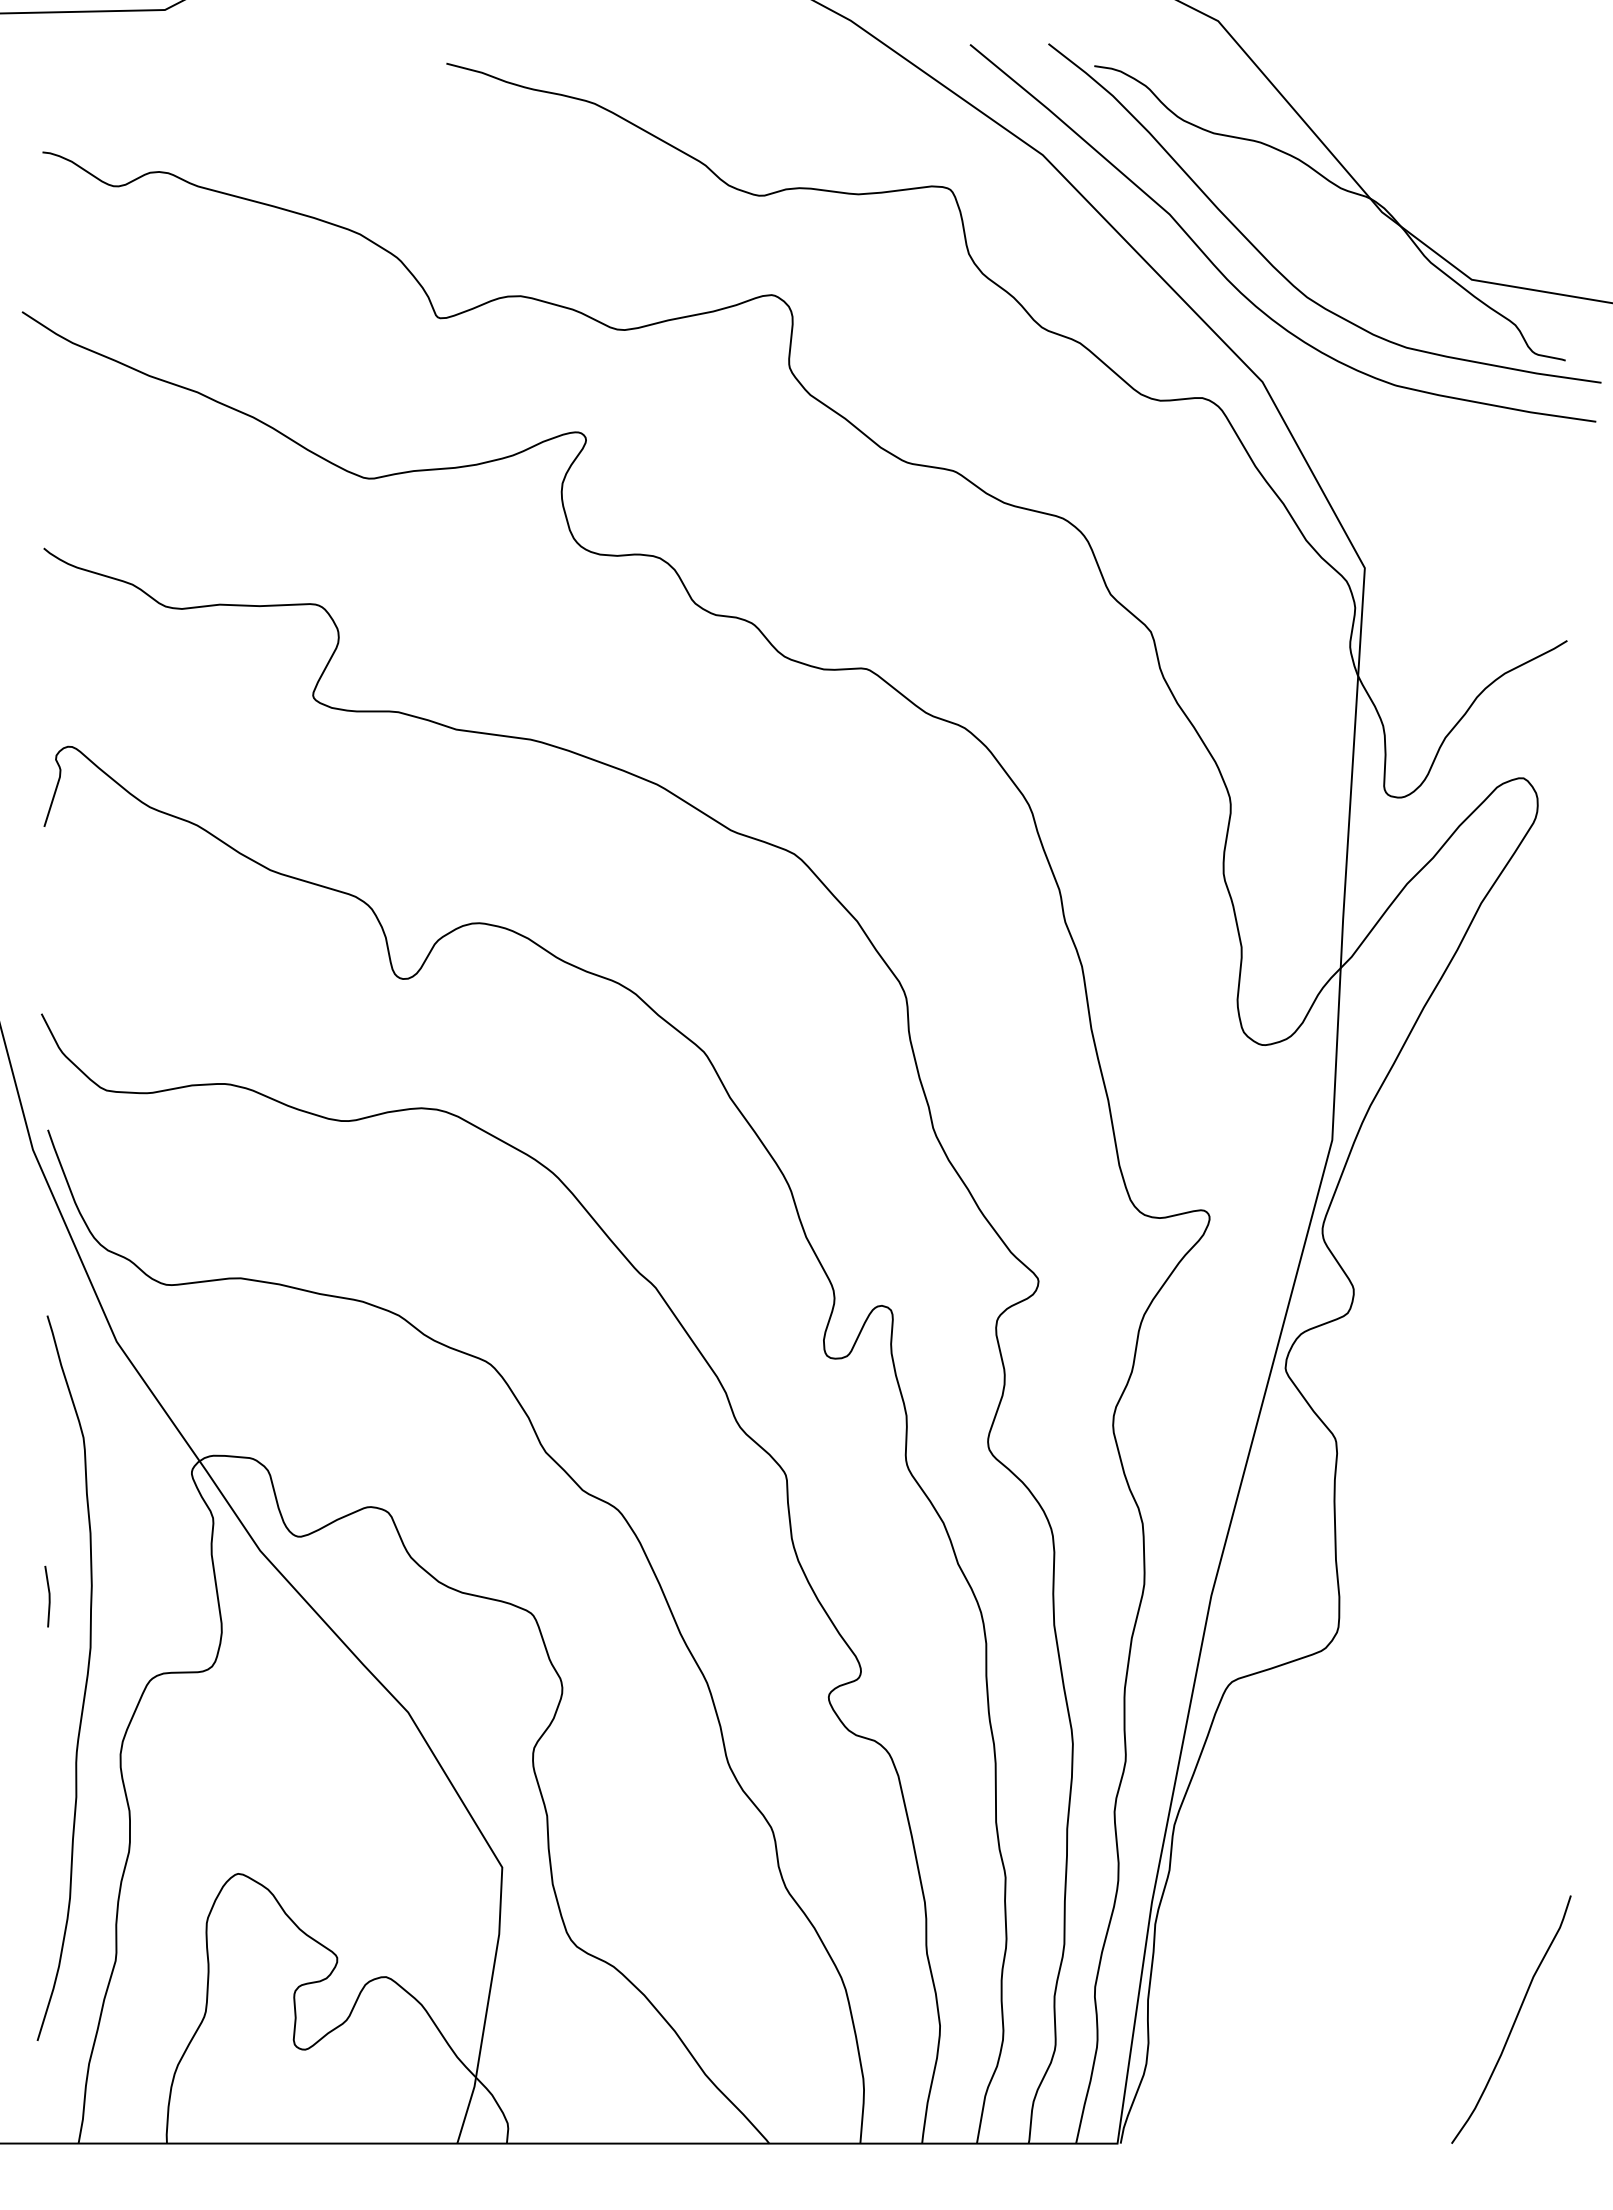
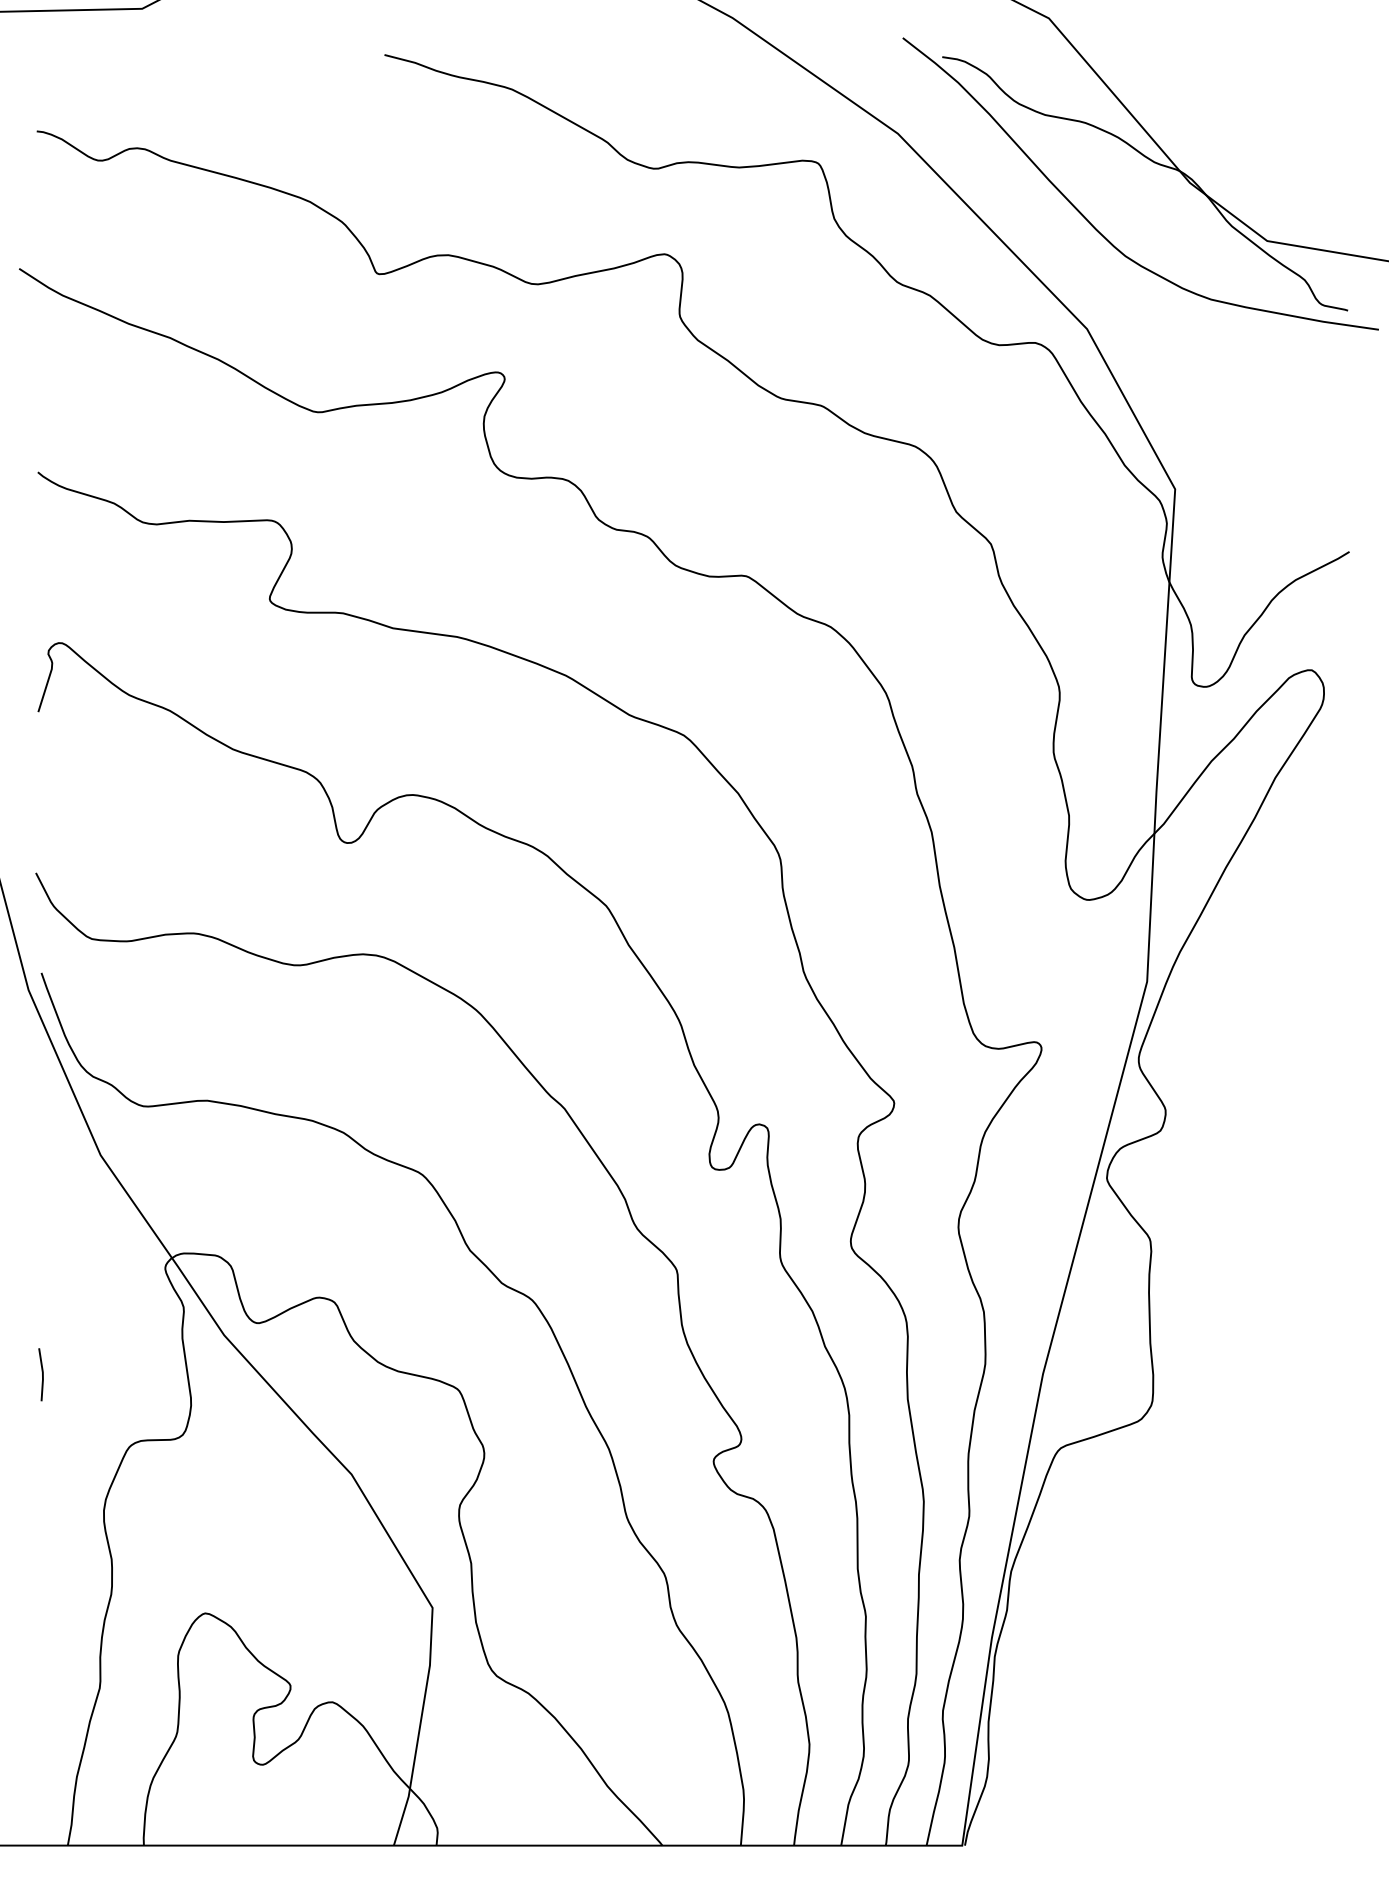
curve: (1232, 283) -> (1061, 244), removed
curve: (85, 1681) -> (73, 1447), removed
curve: (1514, 2019) -> (1304, 1738), removed

